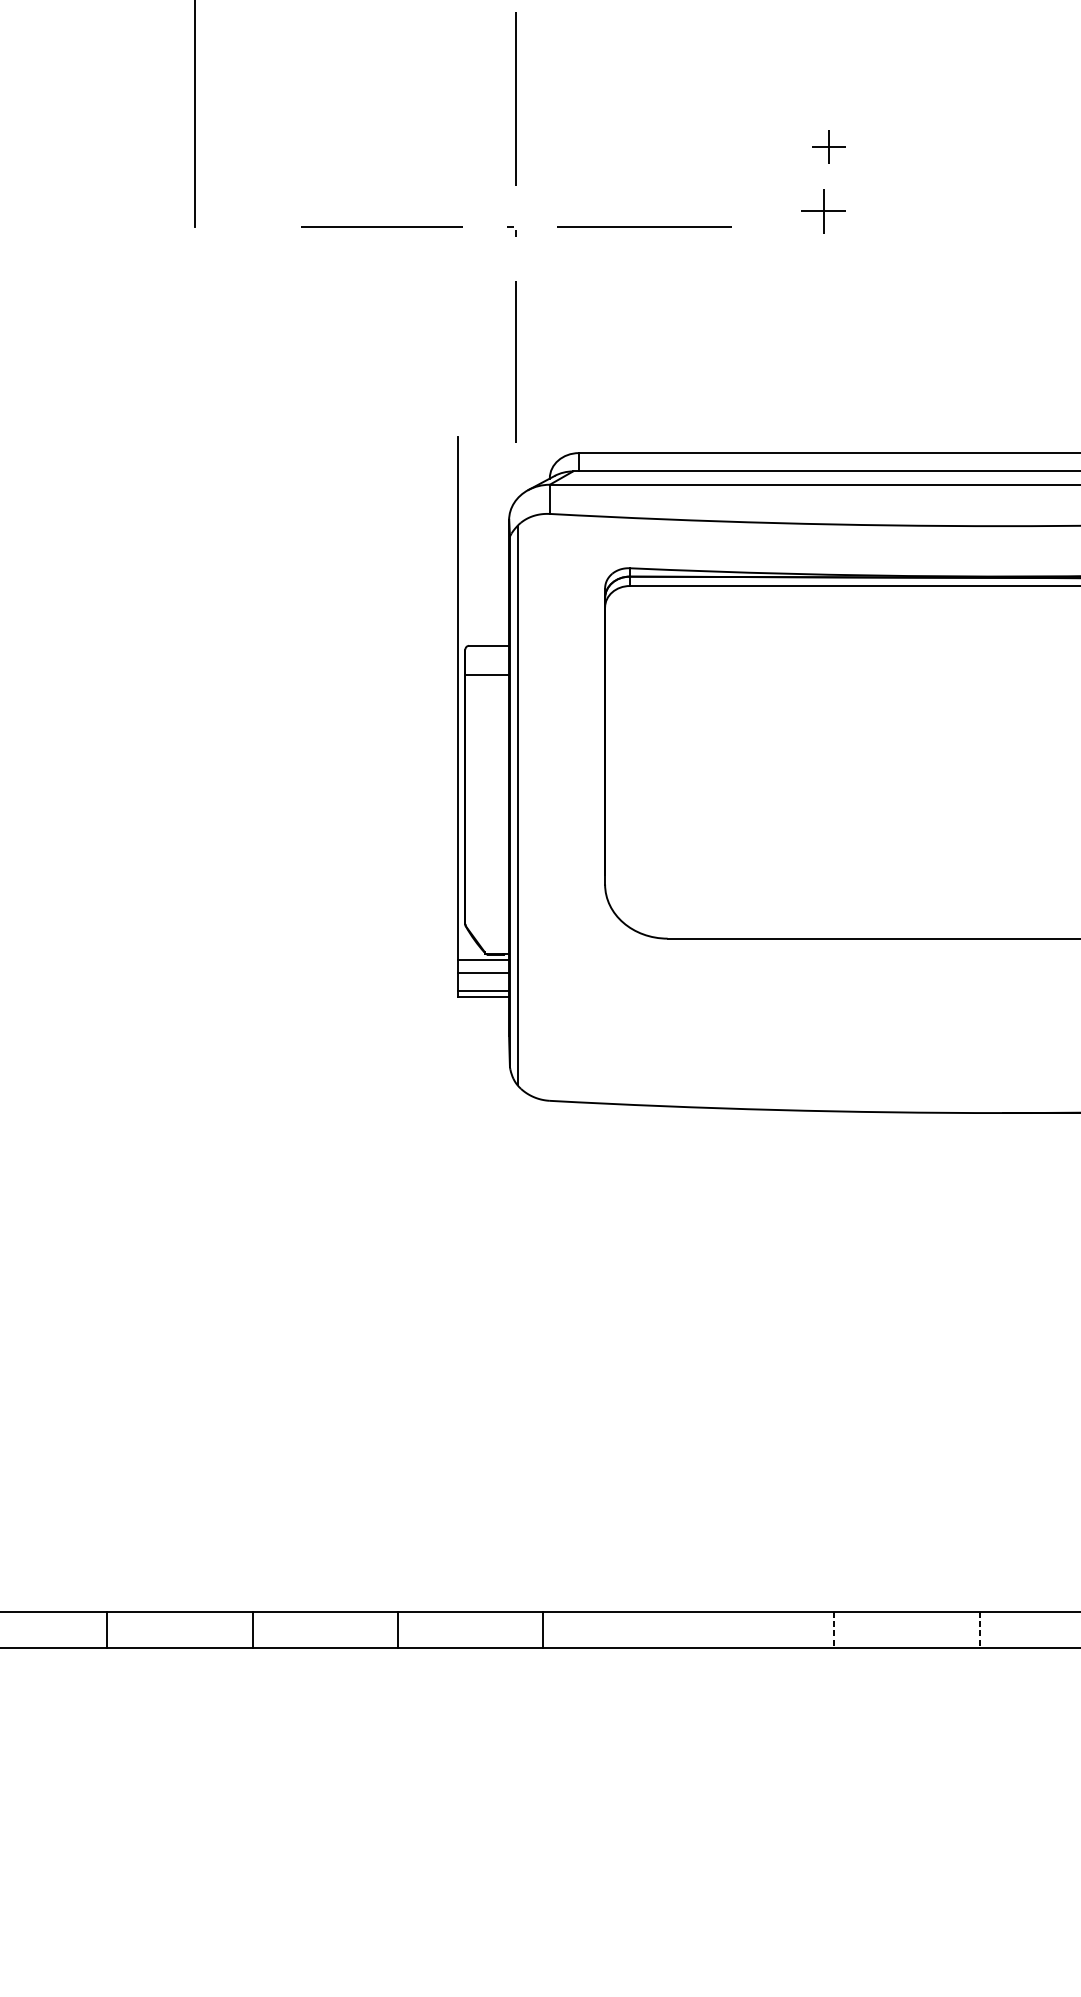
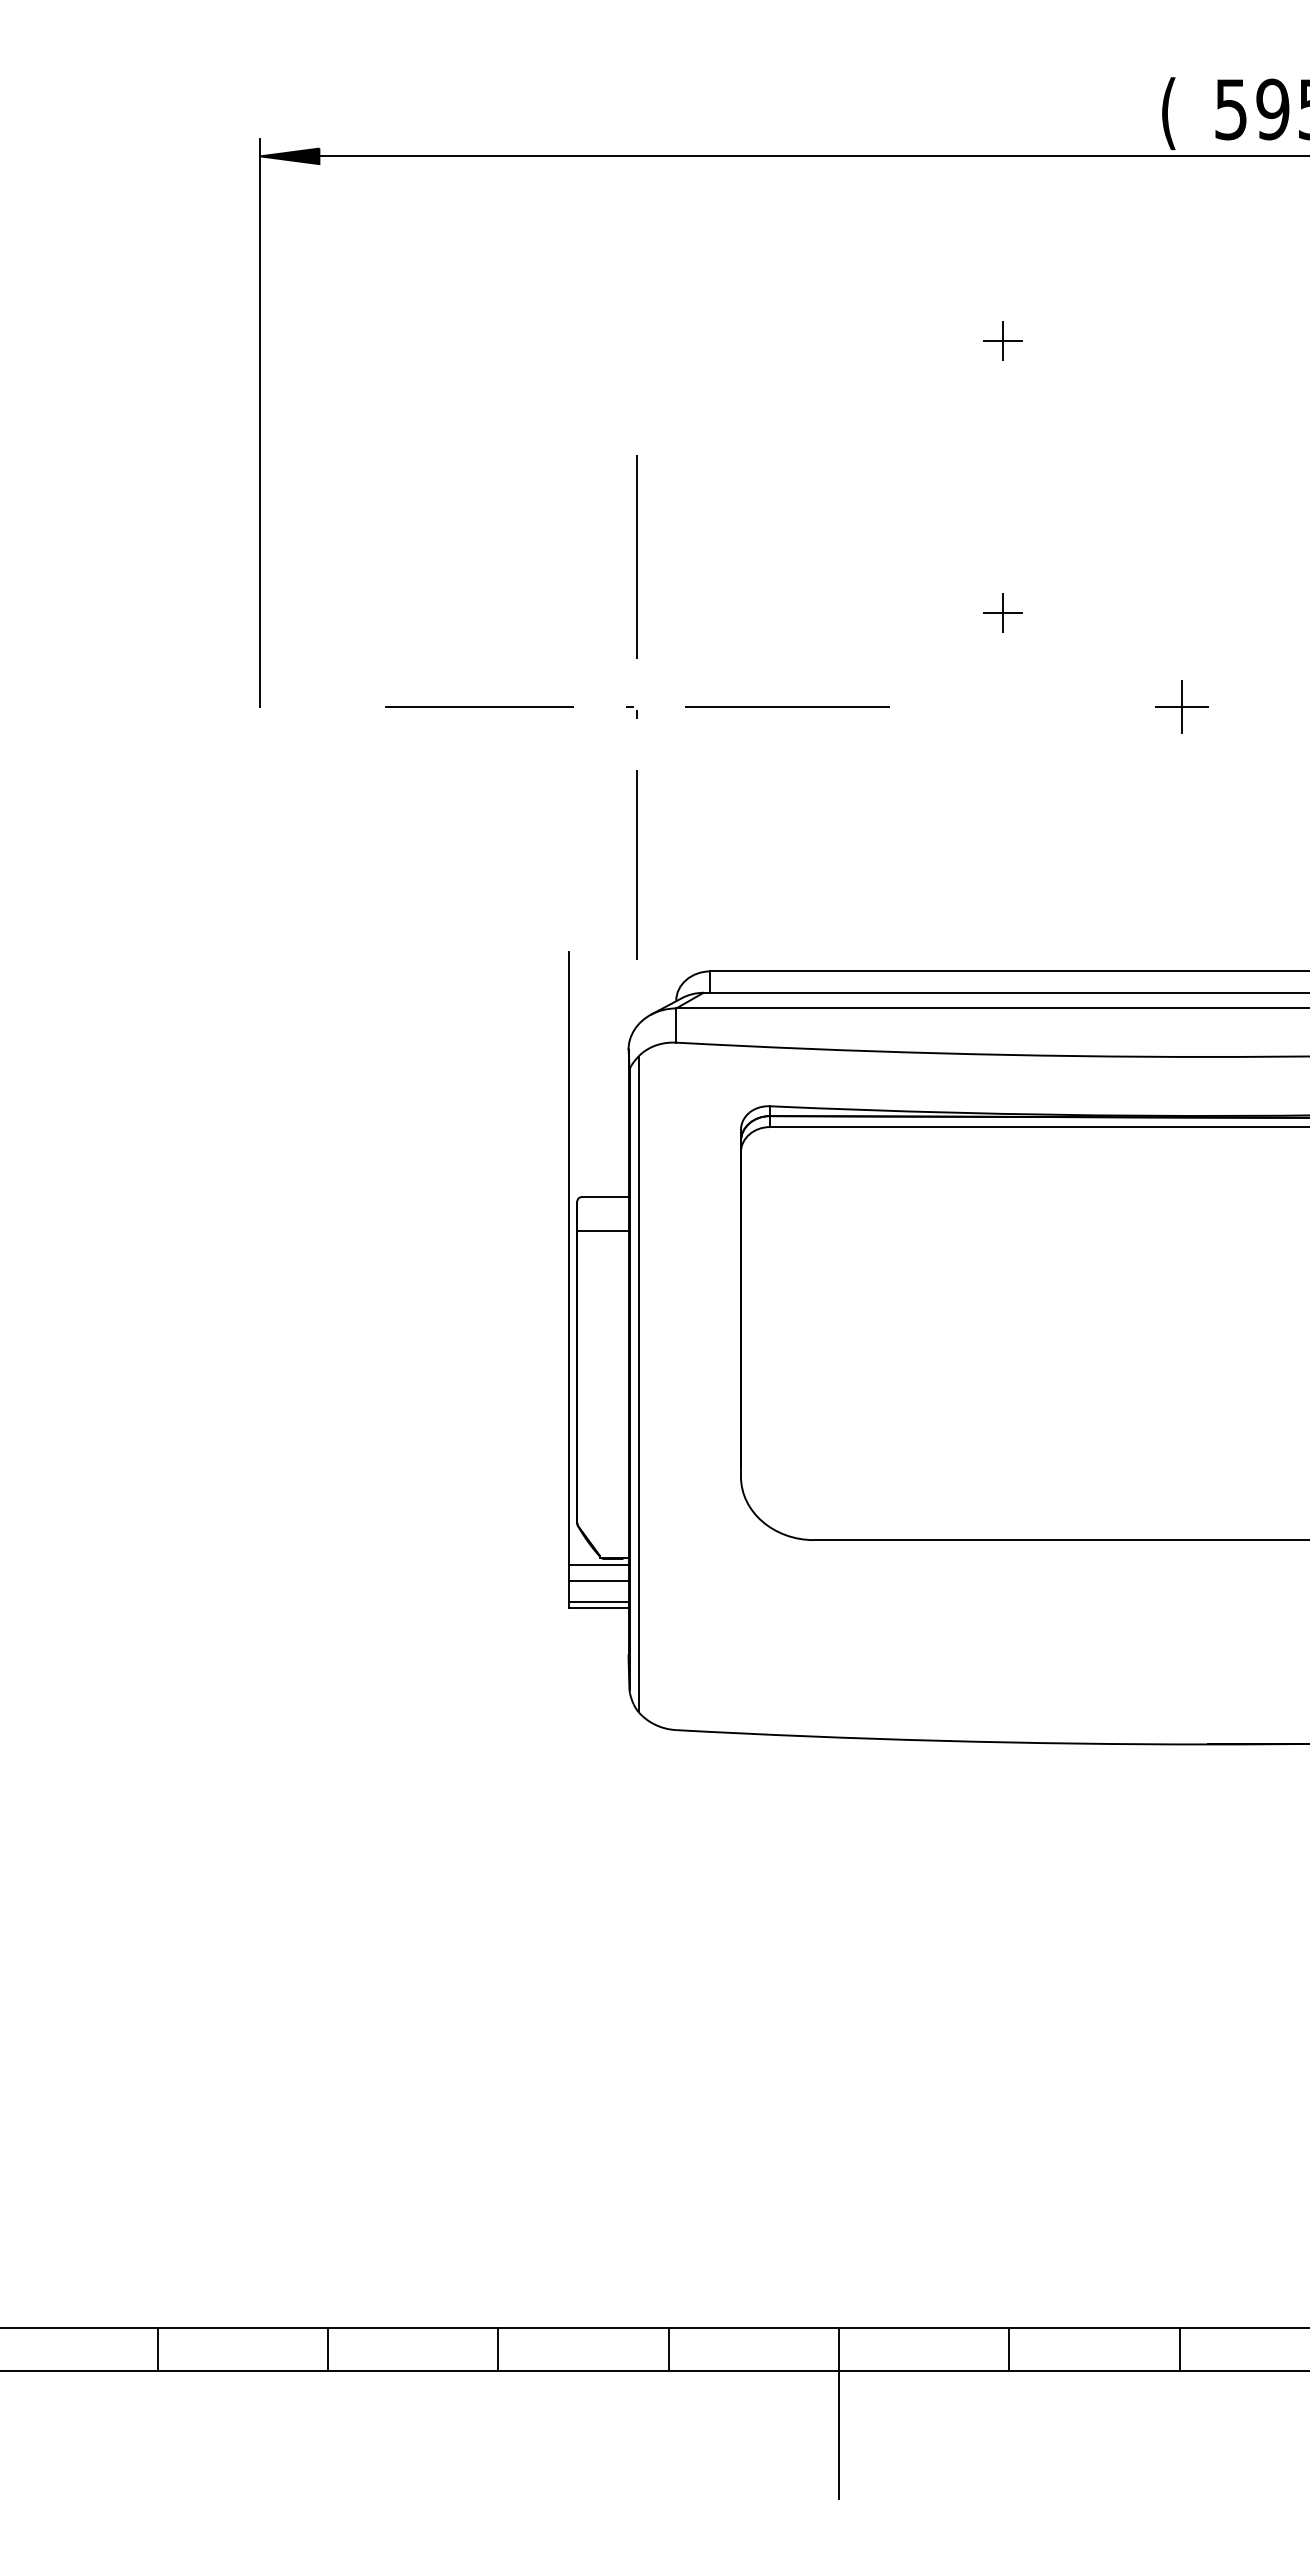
part: (823, 210) -> (1181, 706), moved
line: (834, 1630) -> (1009, 2350), dashed -> solid
line: (979, 1630) -> (1179, 2350), dashed -> solid
line: (689, 1684) -> (839, 2413), added

